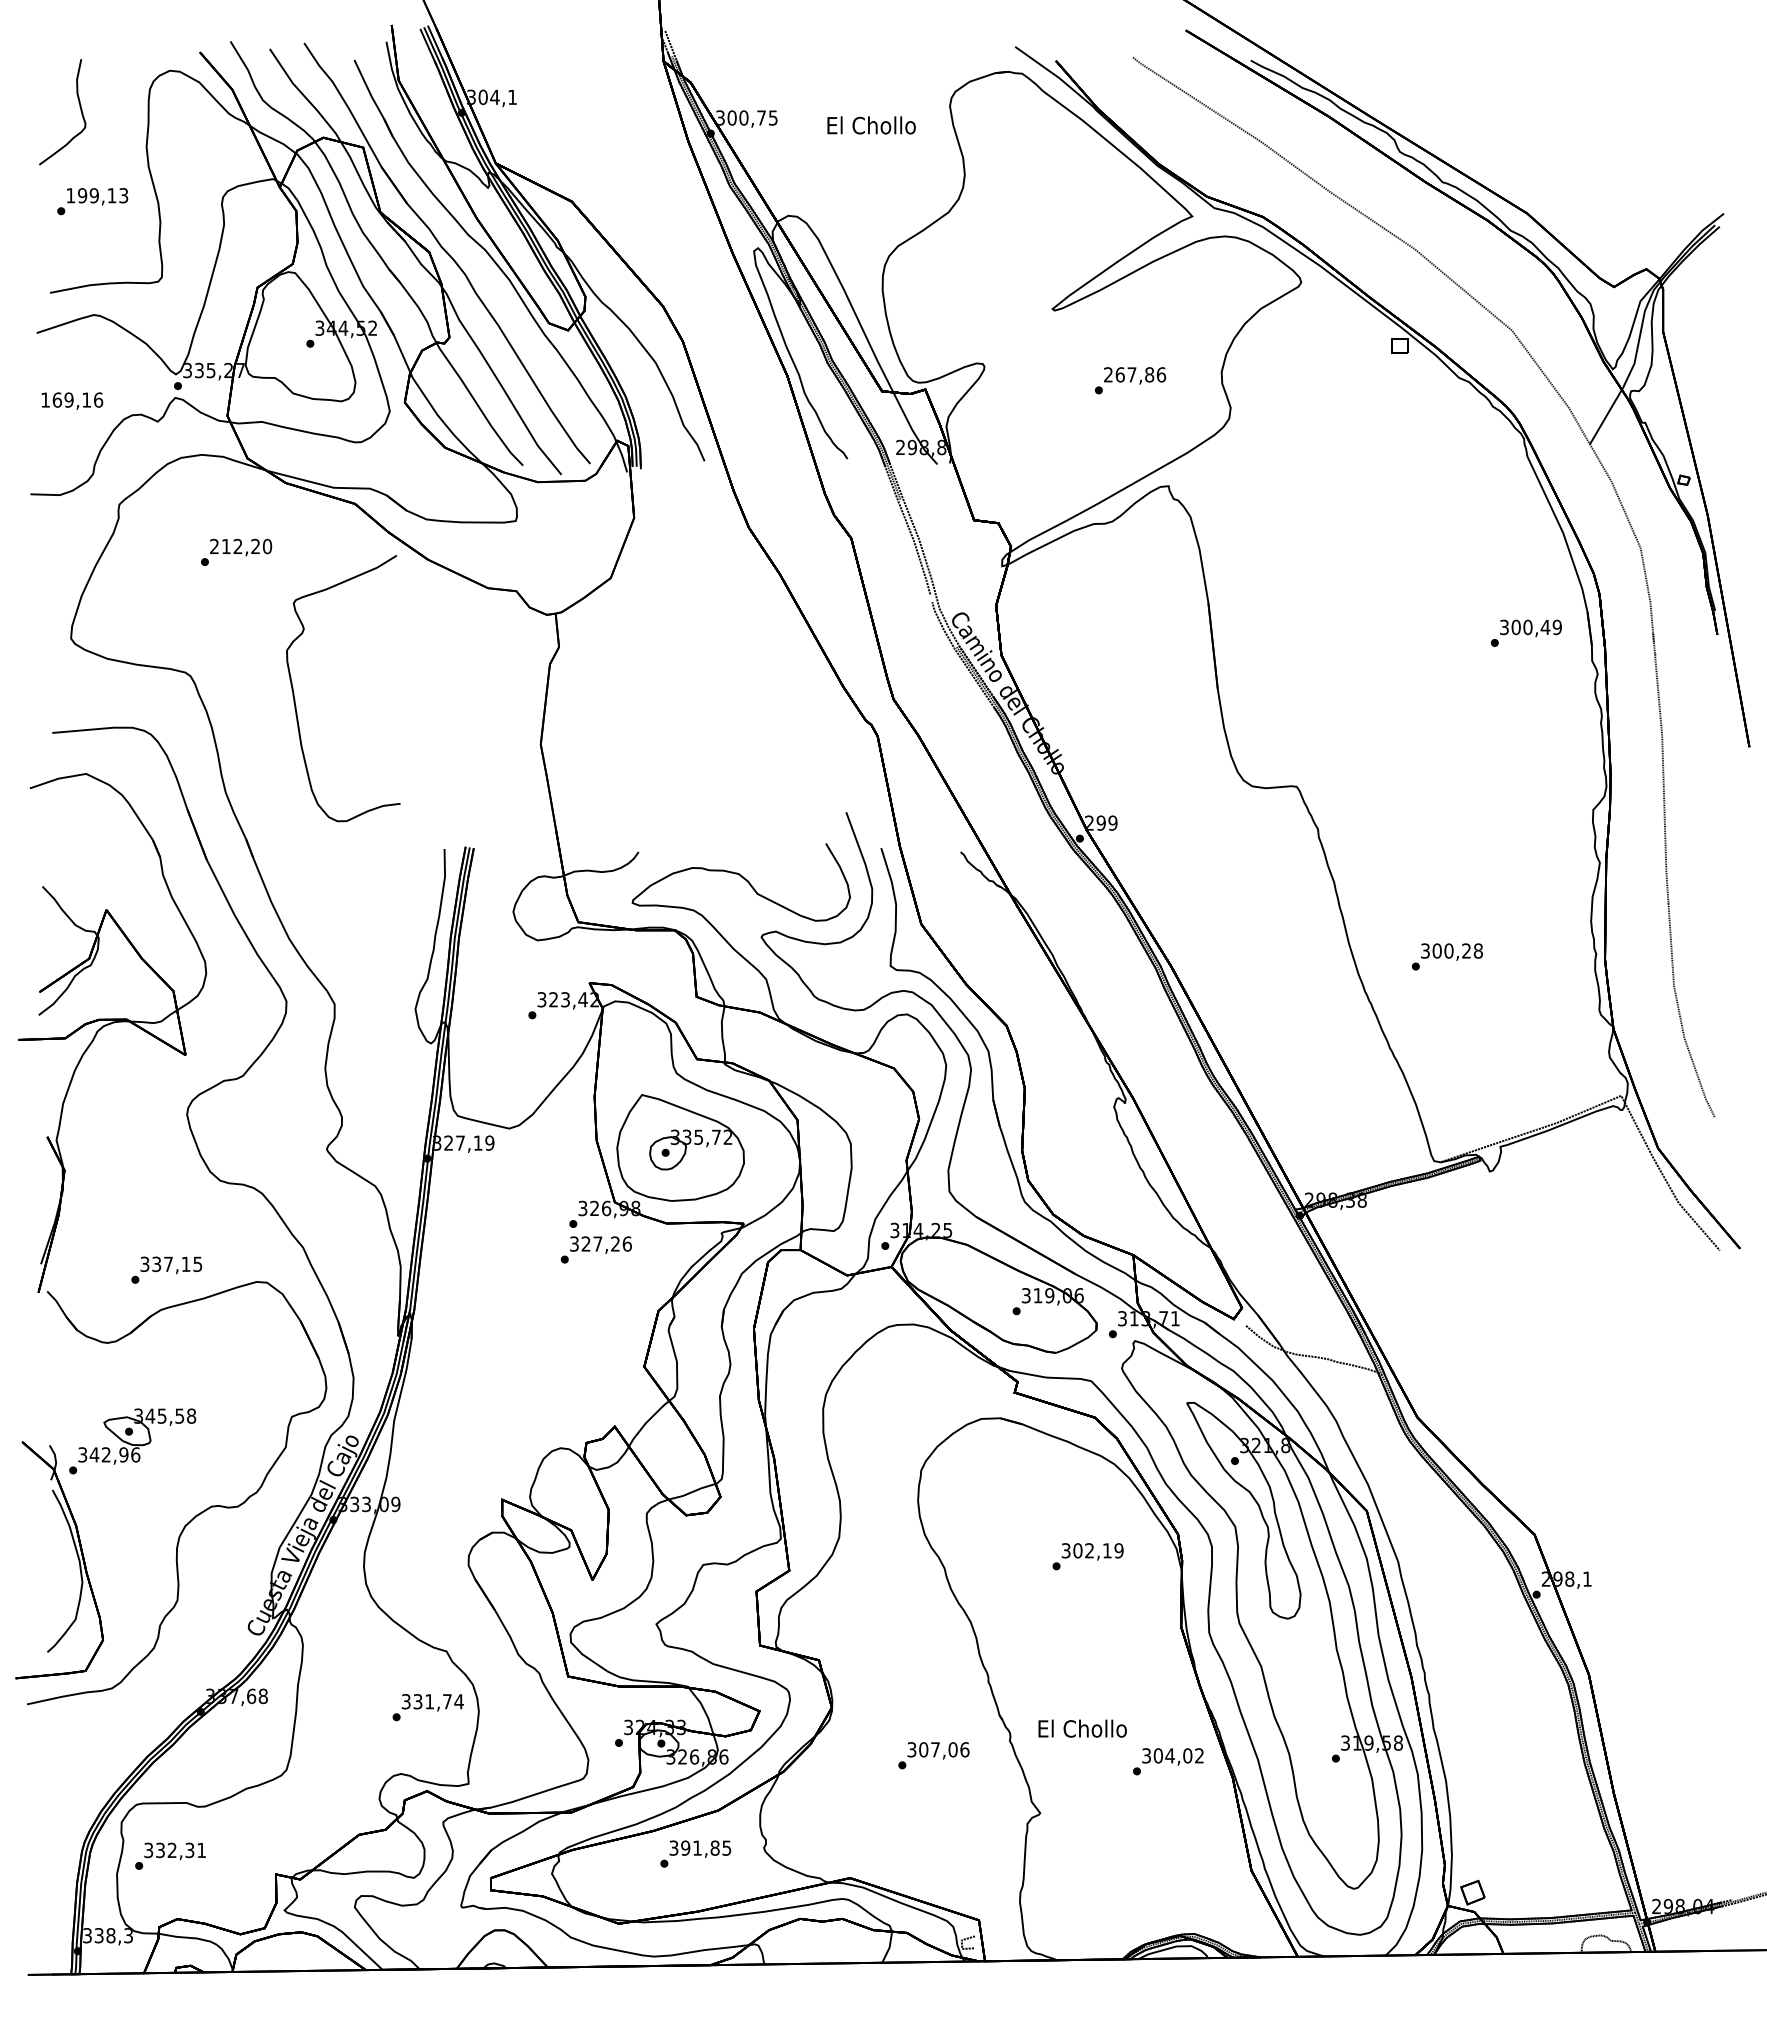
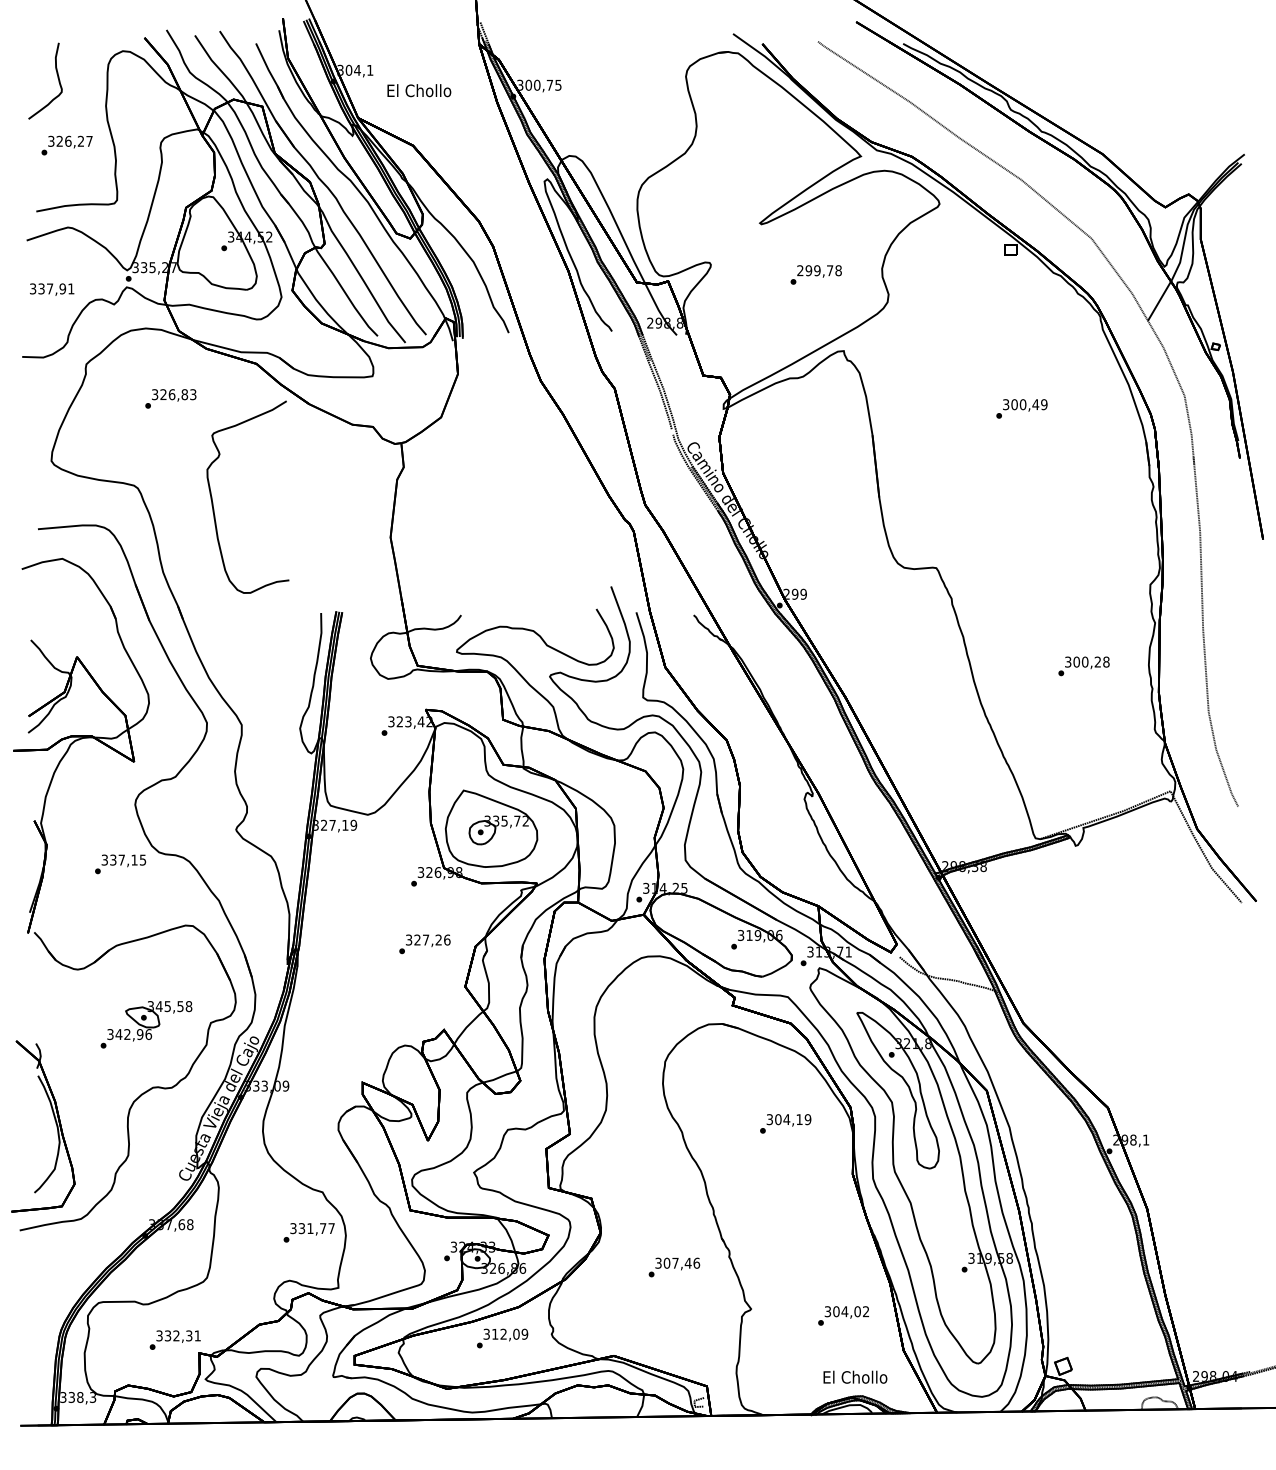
text: (871, 125) -> (419, 90), moved
text: (97, 195) -> (70, 141), 199,13 -> 326,27
text: (1140, 374) -> (823, 270), 267,86 -> 299,78
text: (72, 399) -> (52, 288), 169,16 -> 337,91
text: (241, 546) -> (174, 394), 212,20 -> 326,83
text: (1525, 632) -> (1021, 408), moved
text: (1446, 956) -> (1083, 666), moved
text: (595, 1249) -> (424, 943), moved
text: (166, 1269) -> (120, 863), moved
part: (132, 1441) -> (146, 1024), moved
text: (1089, 1550) -> (786, 1119), 302,19 -> 304,19
text: (458, 1701) -> (331, 1228), 331,74 -> 331,77
text: (1082, 1728) -> (855, 1377), moved
text: (952, 1749) -> (687, 1263), 307,06 -> 307,46
text: (1168, 1761) -> (843, 1315), moved
text: (706, 1847) -> (510, 1333), 391,85 -> 312,09
text: (170, 1855) -> (175, 1339), moved

